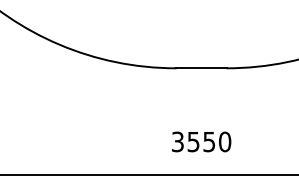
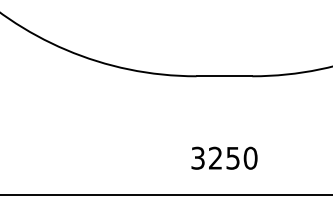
text: (193, 141) -> (215, 157), 3550 -> 3250

